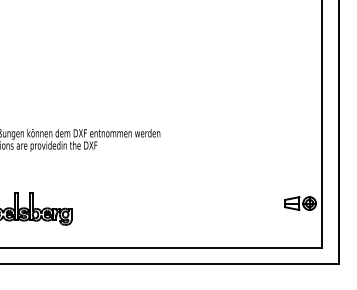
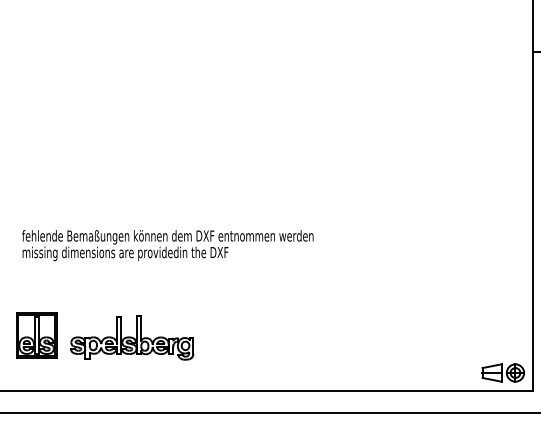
part: (300, 203) -> (502, 372), moved

